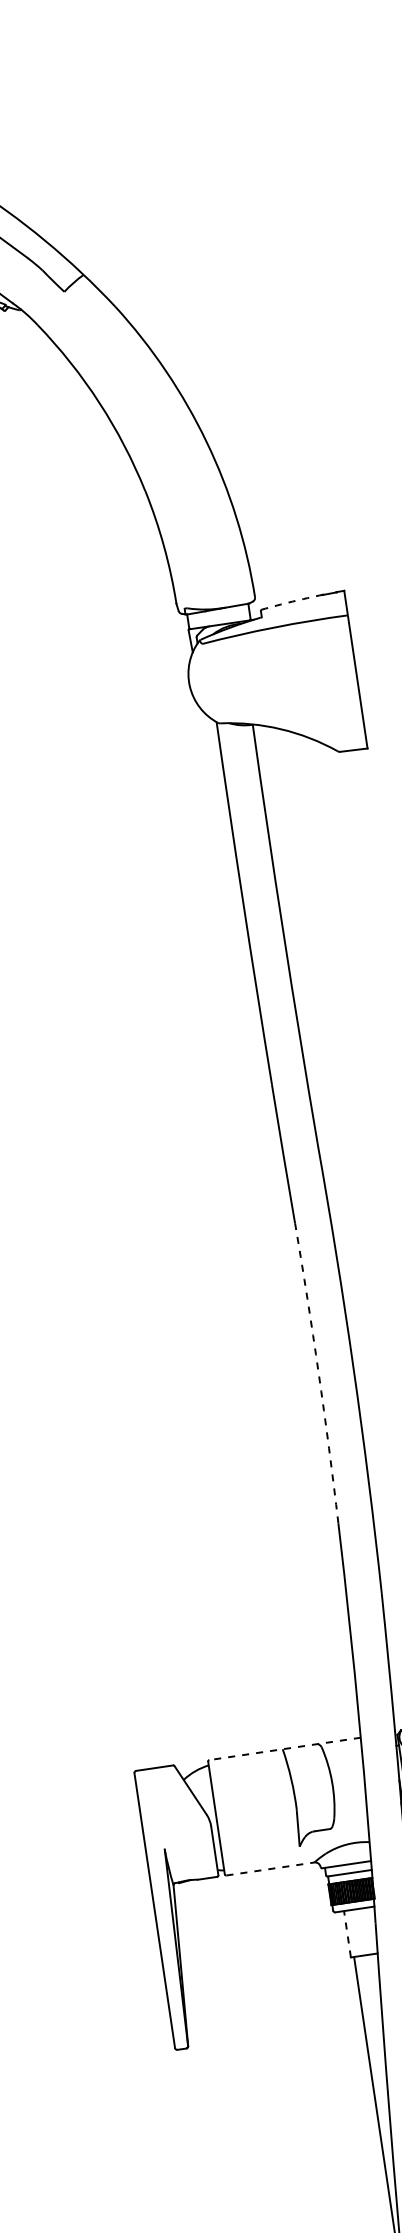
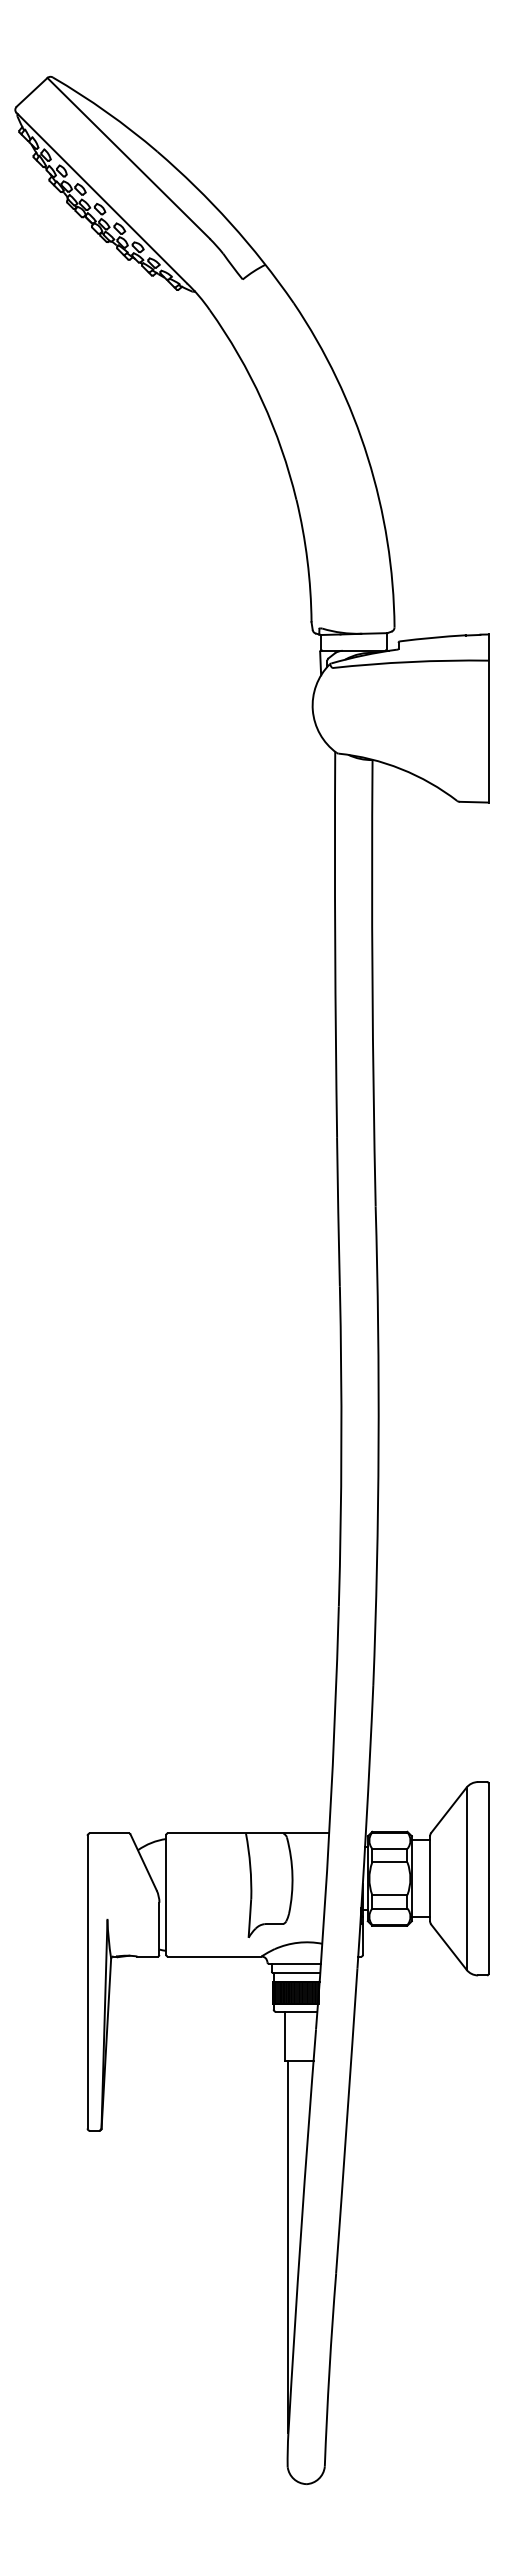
arc: (292, 601) -> (432, 637), dashed -> solid
arc: (318, 1372) -> (341, 1446), dashed -> solid
line: (285, 1748) -> (248, 1833), dashed -> solid
line: (270, 1869) -> (214, 1956), dashed -> solid
line: (347, 1934) -> (285, 2036), dashed -> solid

